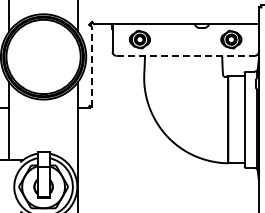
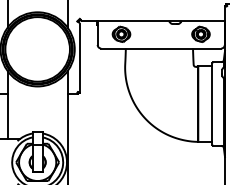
line: (186, 55) -> (161, 48), dashed -> solid
line: (91, 66) -> (79, 57), dashed -> solid

